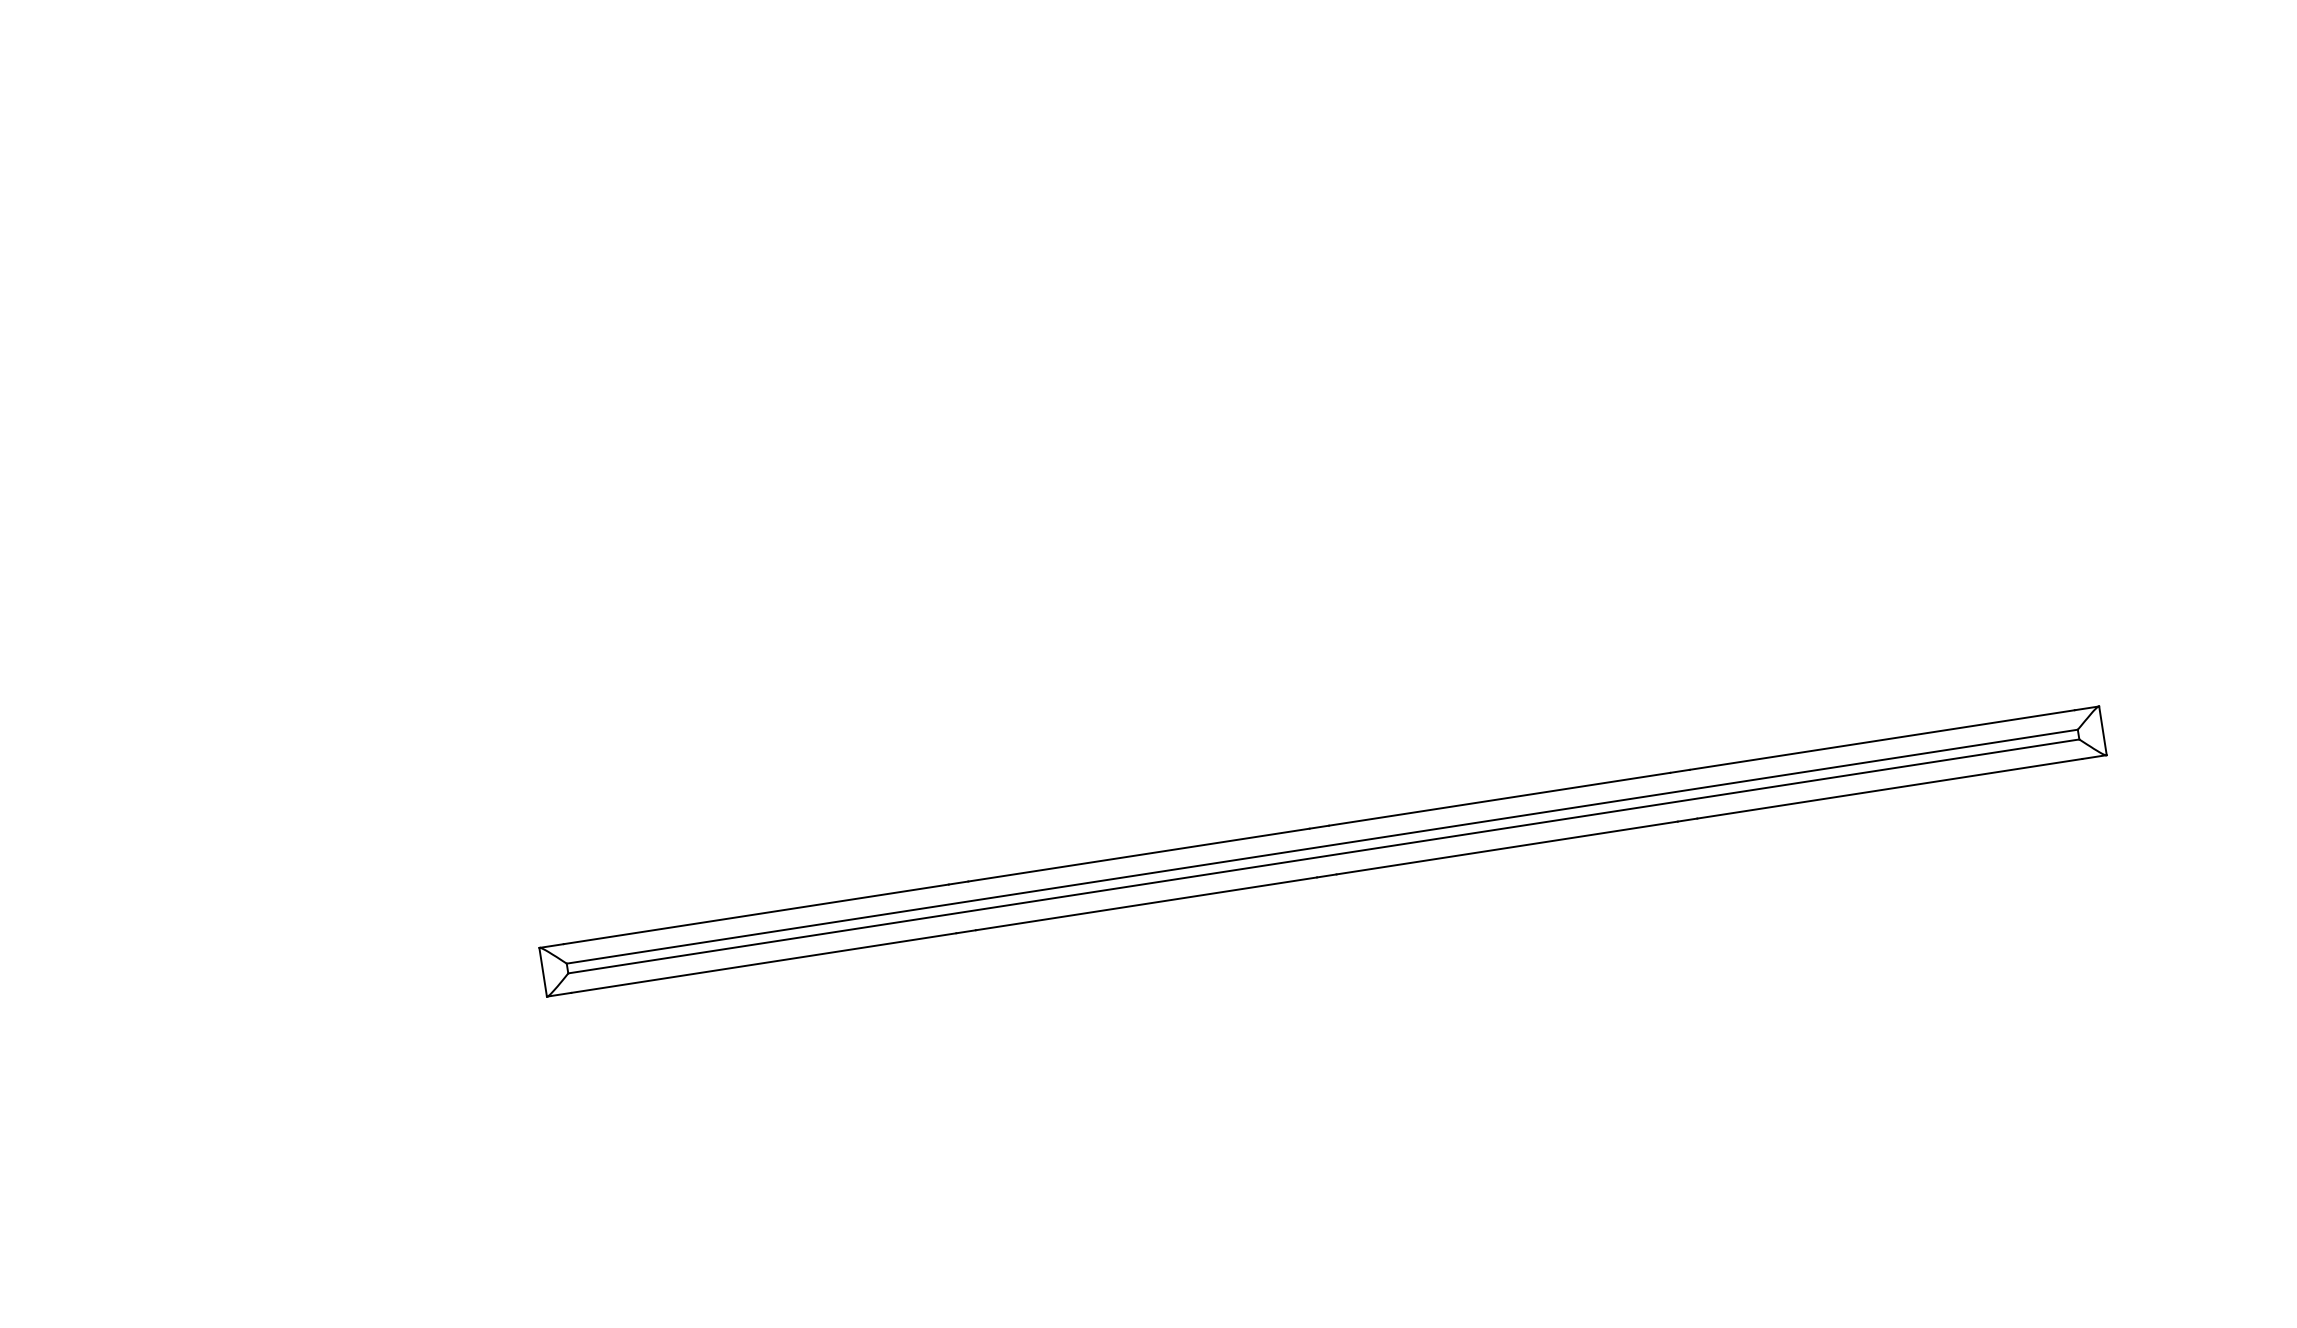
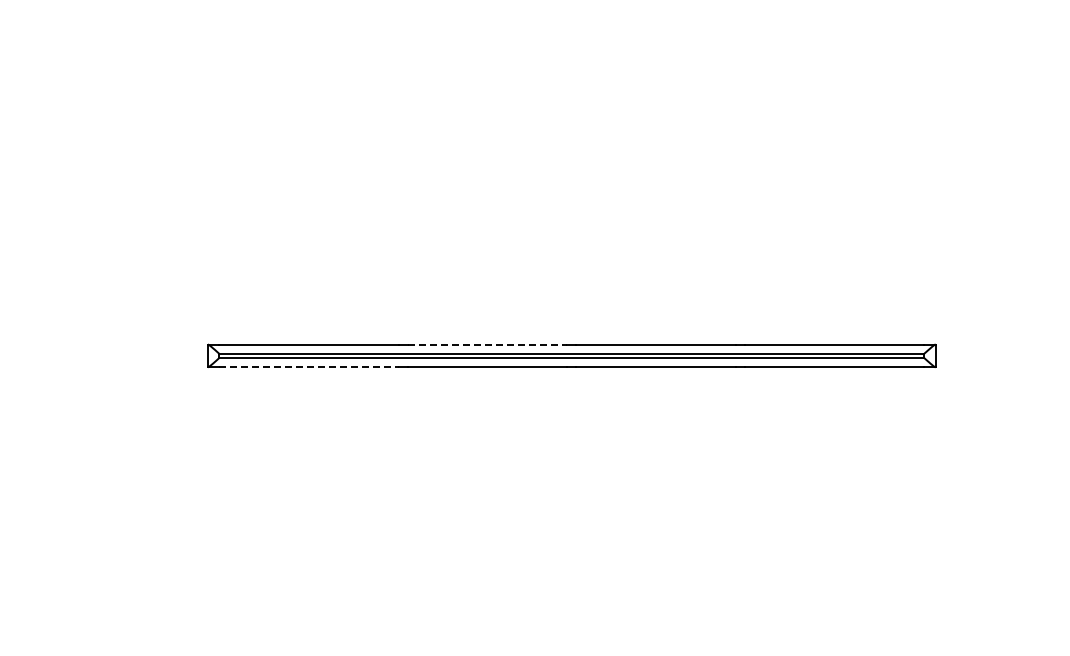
line: (1138, 855) -> (487, 344), solid -> dashed
line: (762, 963) -> (308, 367), solid -> dashed

